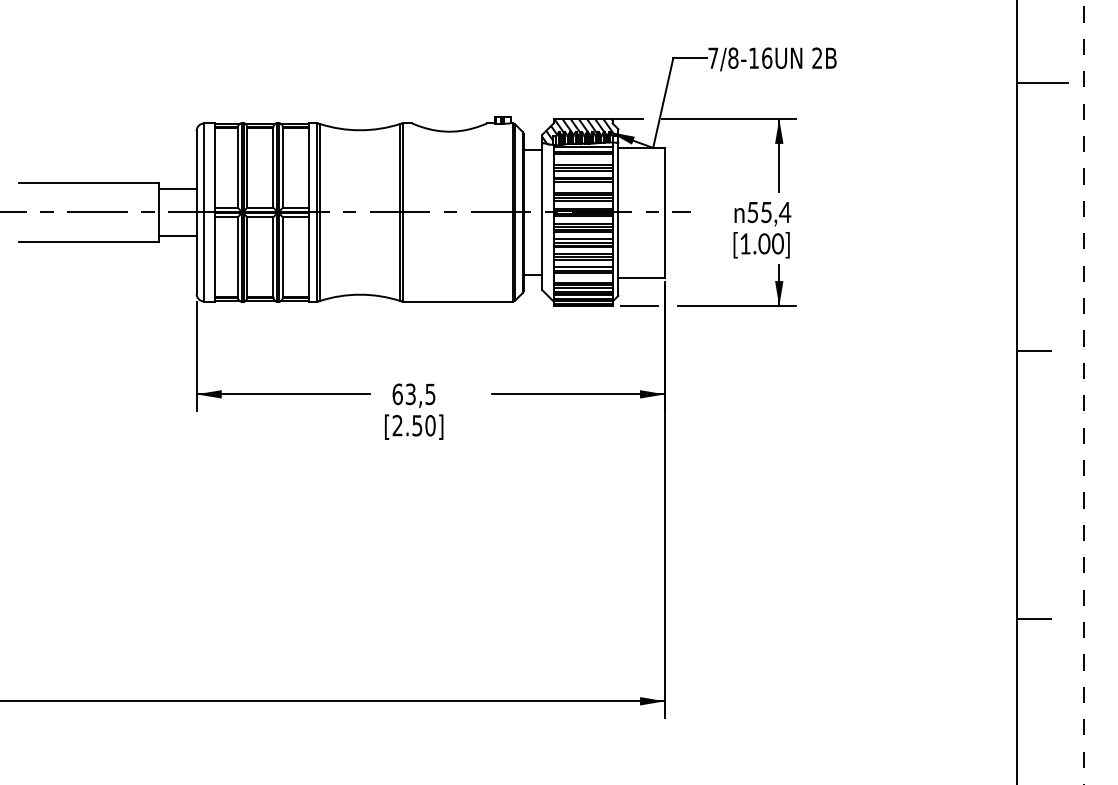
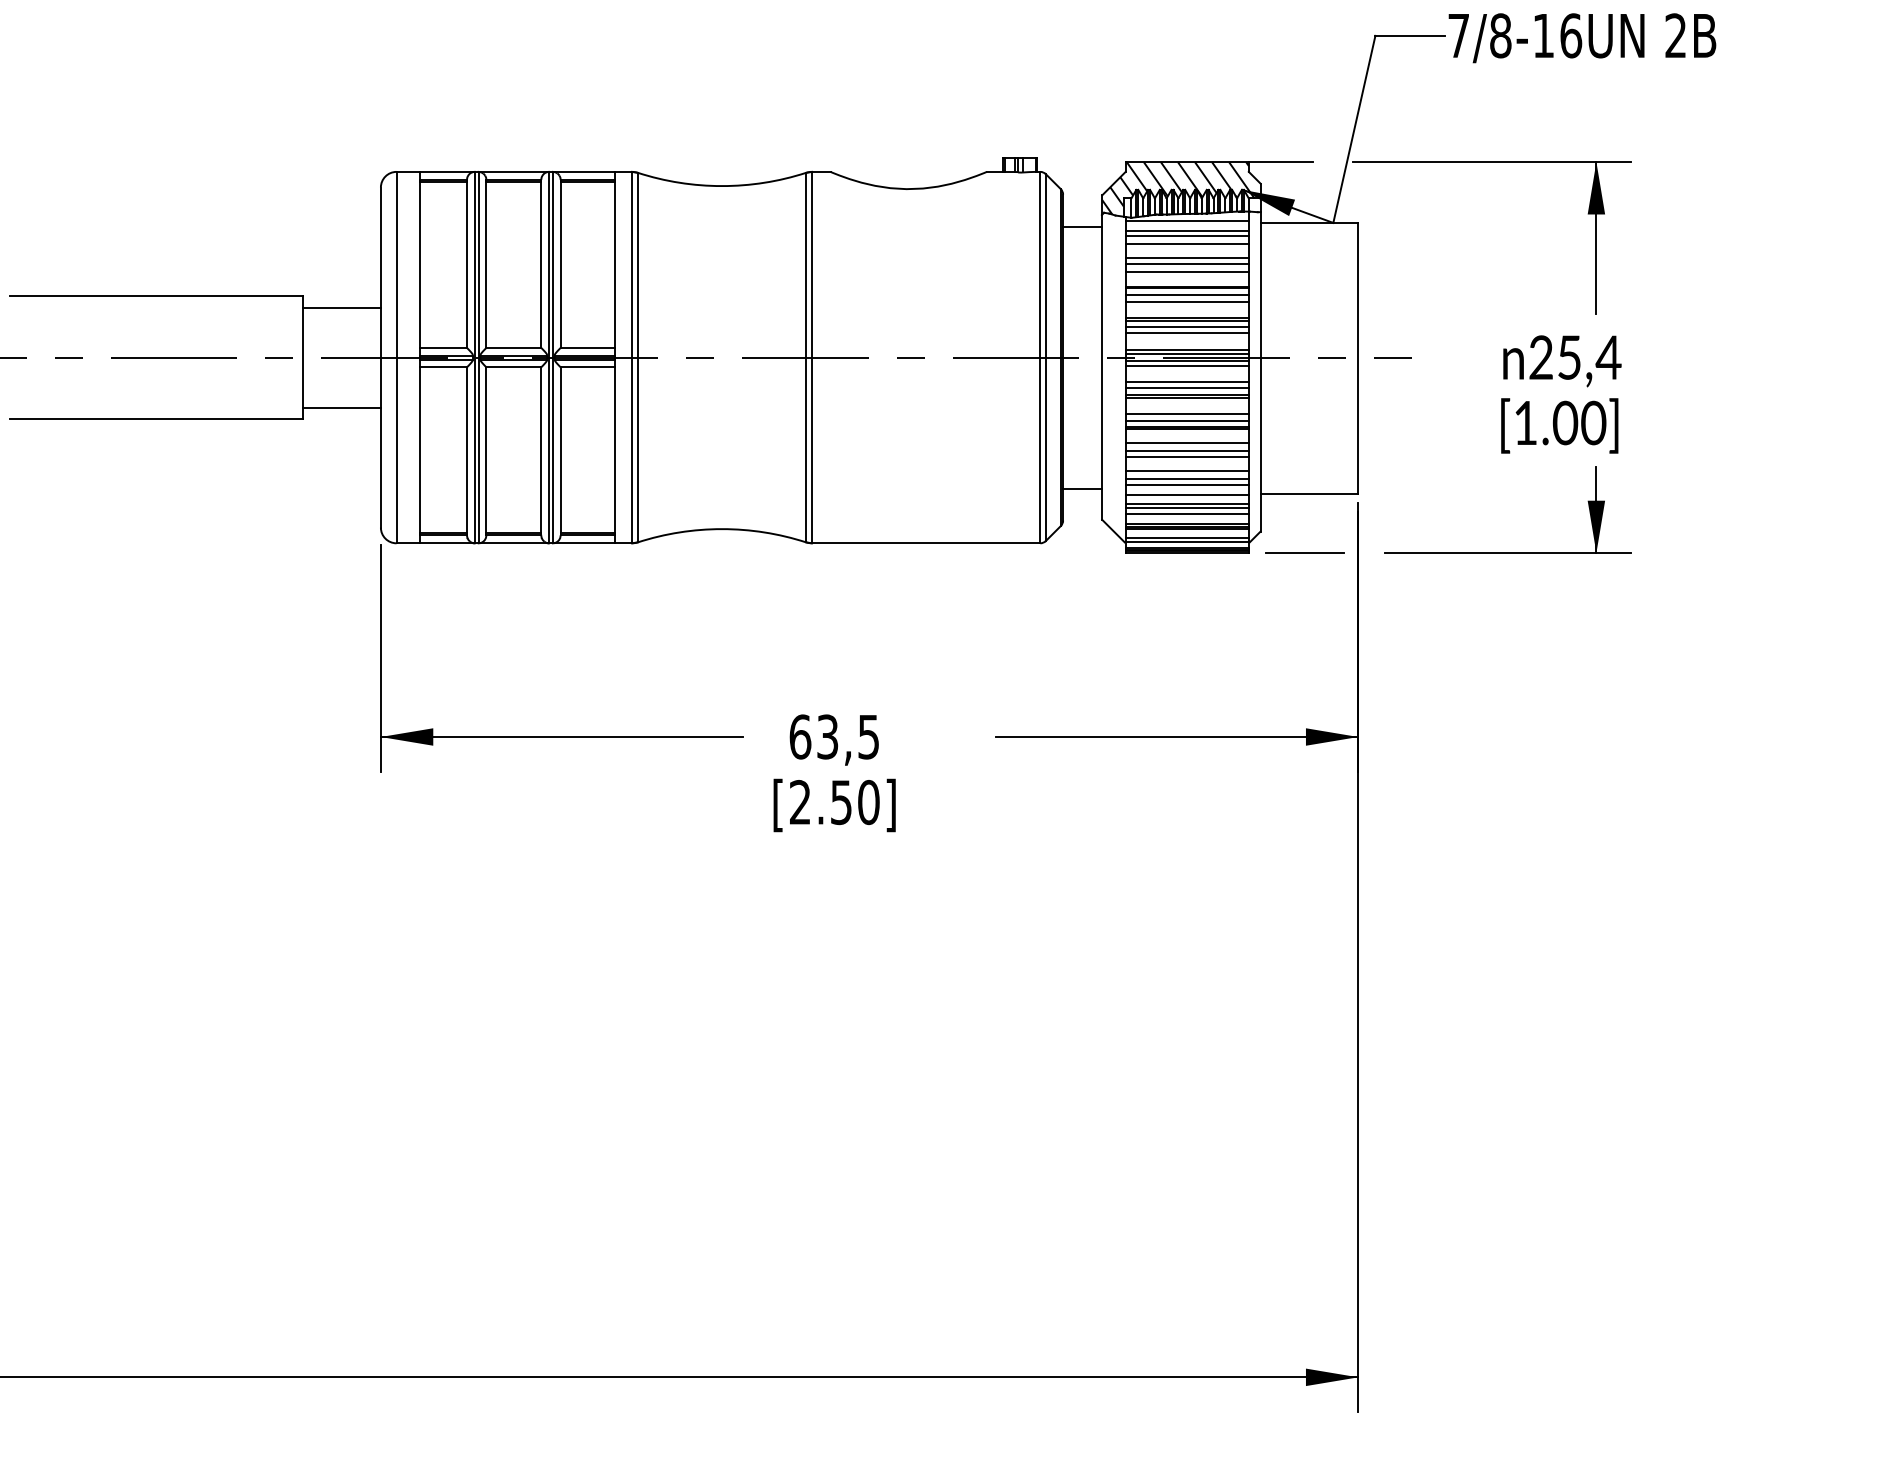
line: (582, 158) -> (1185, 244), added
line: (582, 185) -> (1185, 301), added
text: (752, 212) -> (1540, 357), 55,4 -> 25,4
line: (582, 278) -> (1185, 495), added

